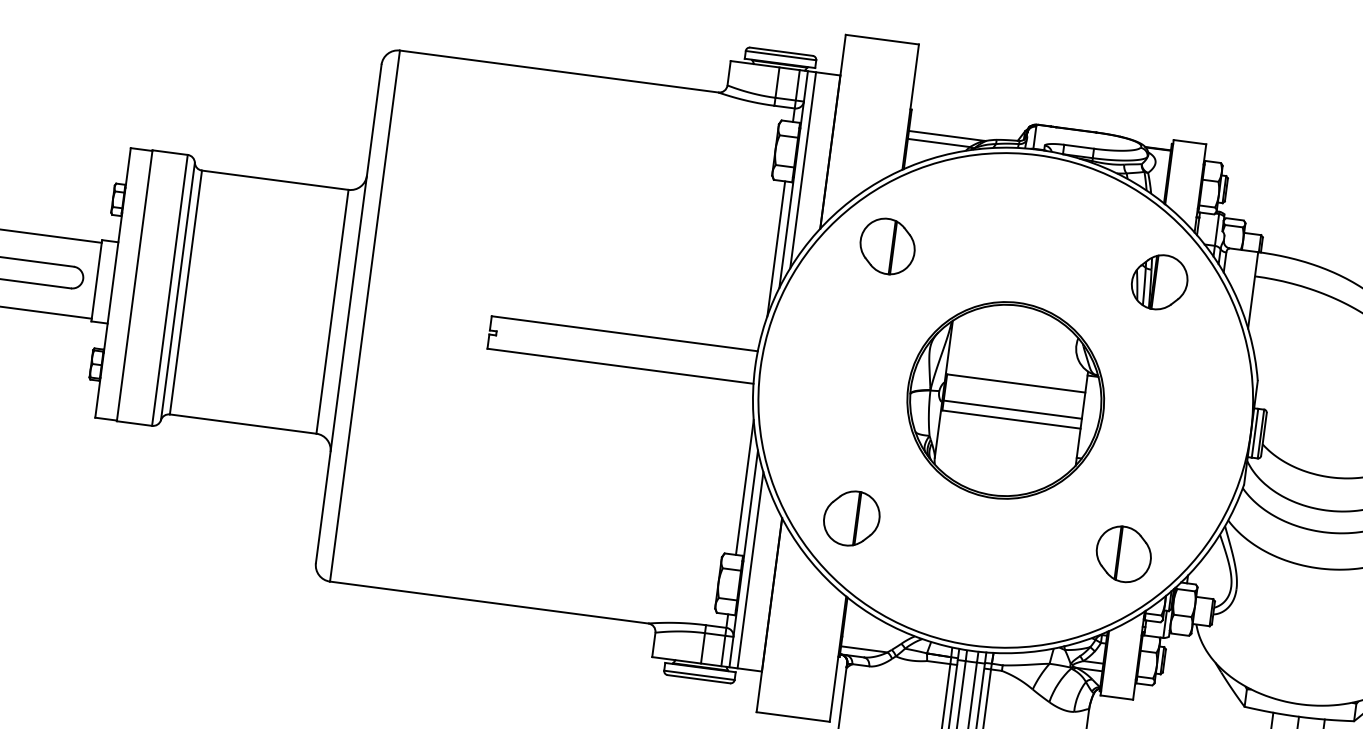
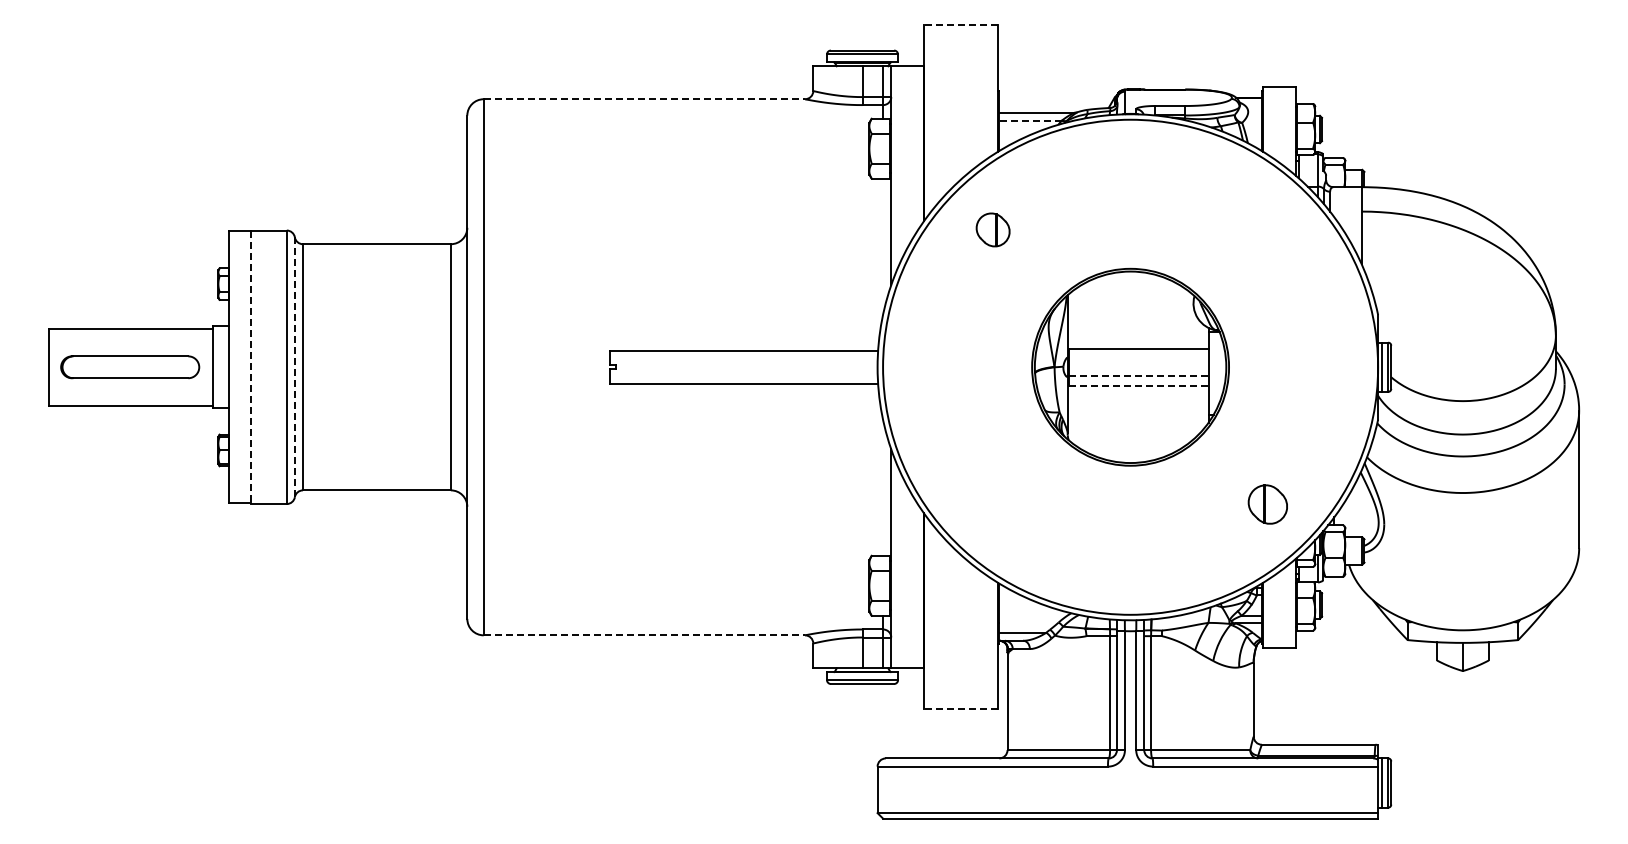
line: (882, 39) -> (961, 25), solid -> dashed
line: (559, 71) -> (644, 99), solid -> dashed
line: (938, 142) -> (1030, 120), solid -> dashed
line: (803, 170) -> (899, 165), removed
part: (886, 245) -> (992, 229), size x0.6
line: (776, 248) -> (883, 246), removed
part: (1159, 281) -> (1267, 229), removed
line: (134, 286) -> (251, 367), solid -> dashed
line: (177, 291) -> (294, 367), solid -> dashed
line: (1012, 409) -> (1138, 375), solid -> dashed
line: (1011, 419) -> (1138, 385), solid -> dashed
line: (745, 487) -> (883, 487), removed
part: (851, 518) -> (992, 504), removed
part: (1123, 554) -> (1267, 504), size x0.7
line: (750, 570) -> (899, 569), removed
line: (489, 602) -> (644, 635), solid -> dashed
line: (793, 717) -> (961, 709), solid -> dashed

